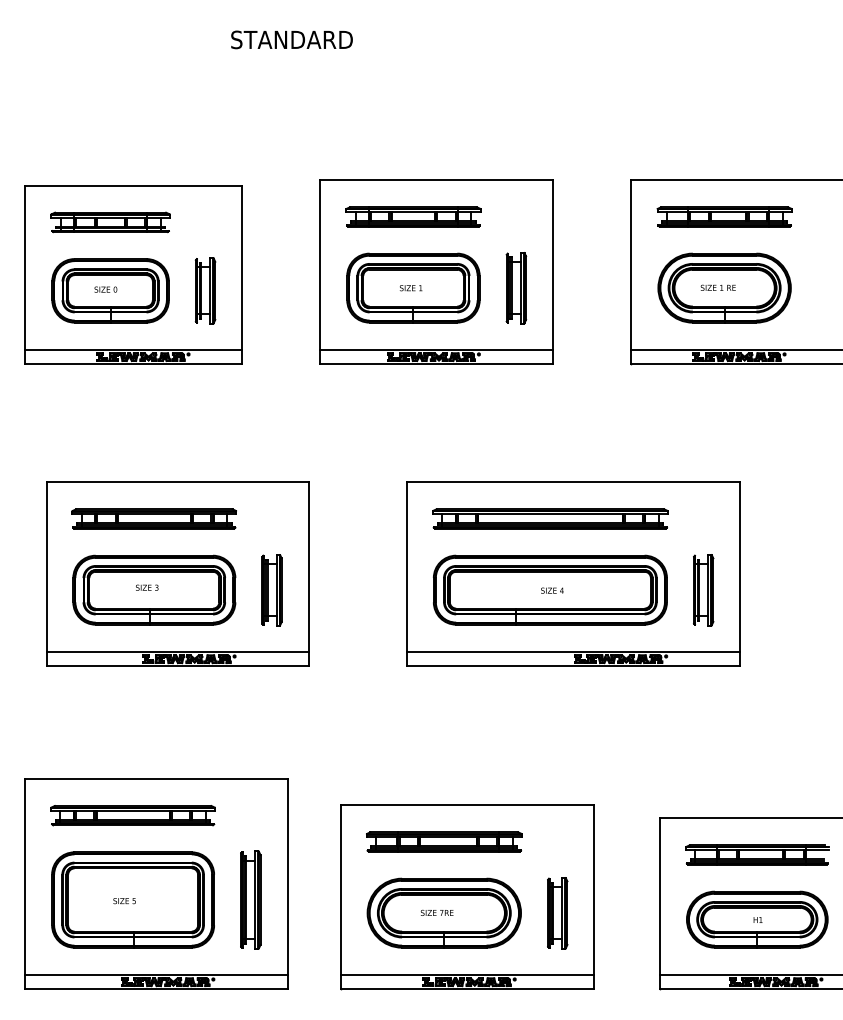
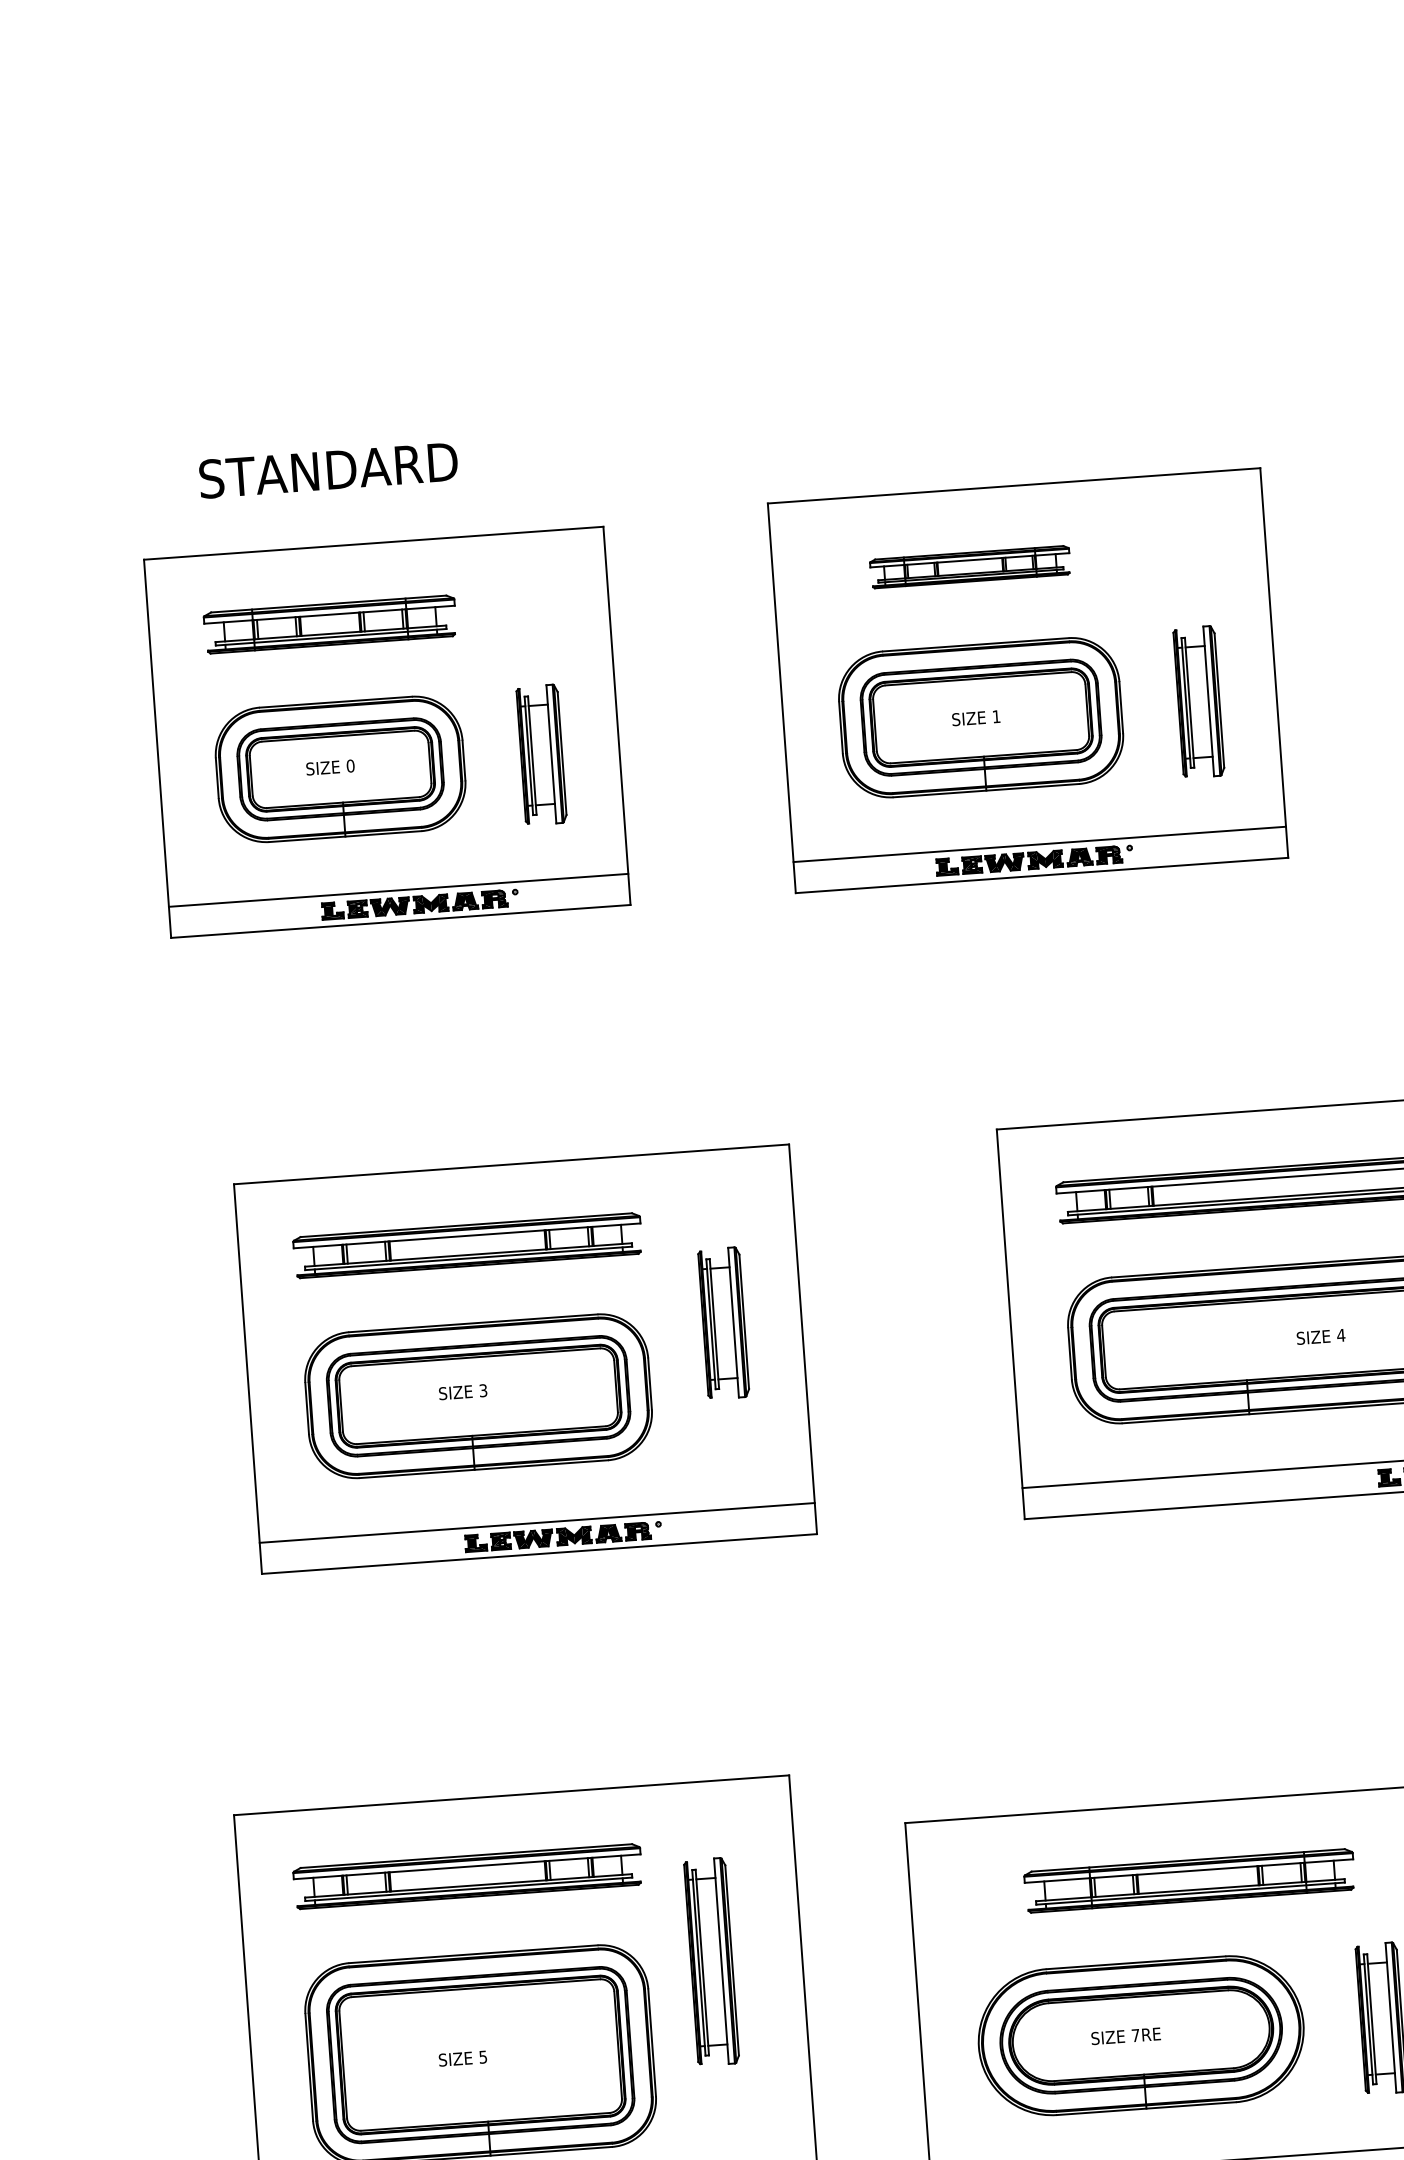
text: (291, 39) -> (327, 469), moved
part: (413, 216) -> (970, 566), size x0.7
part: (271, 590) -> (722, 1324), moved
part: (444, 841) -> (1189, 1879), moved
part: (250, 899) -> (710, 1960), moved

